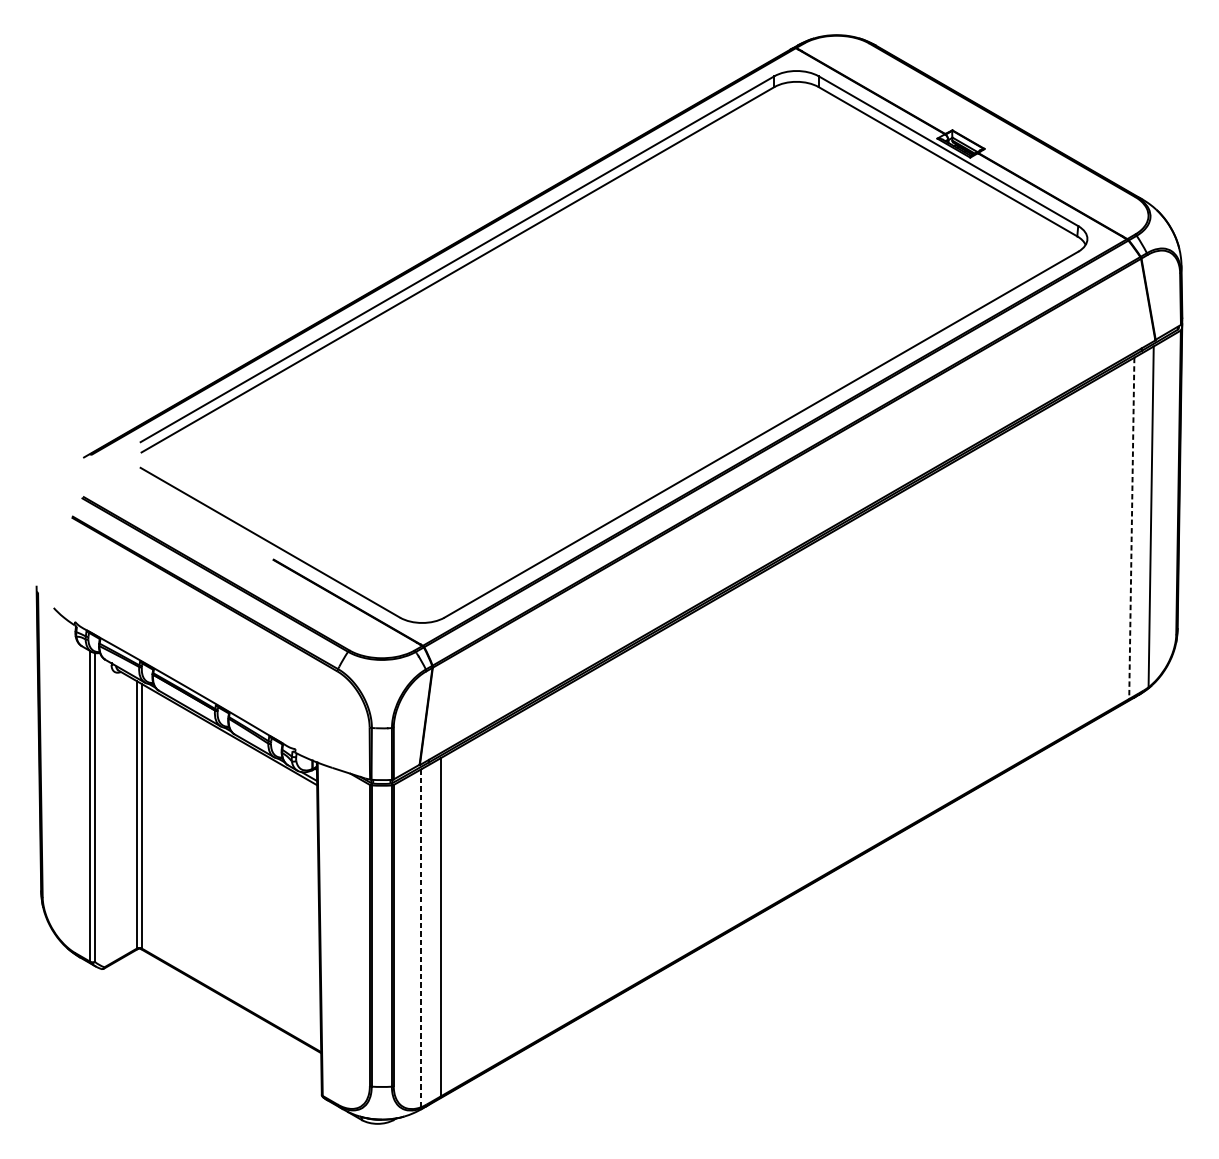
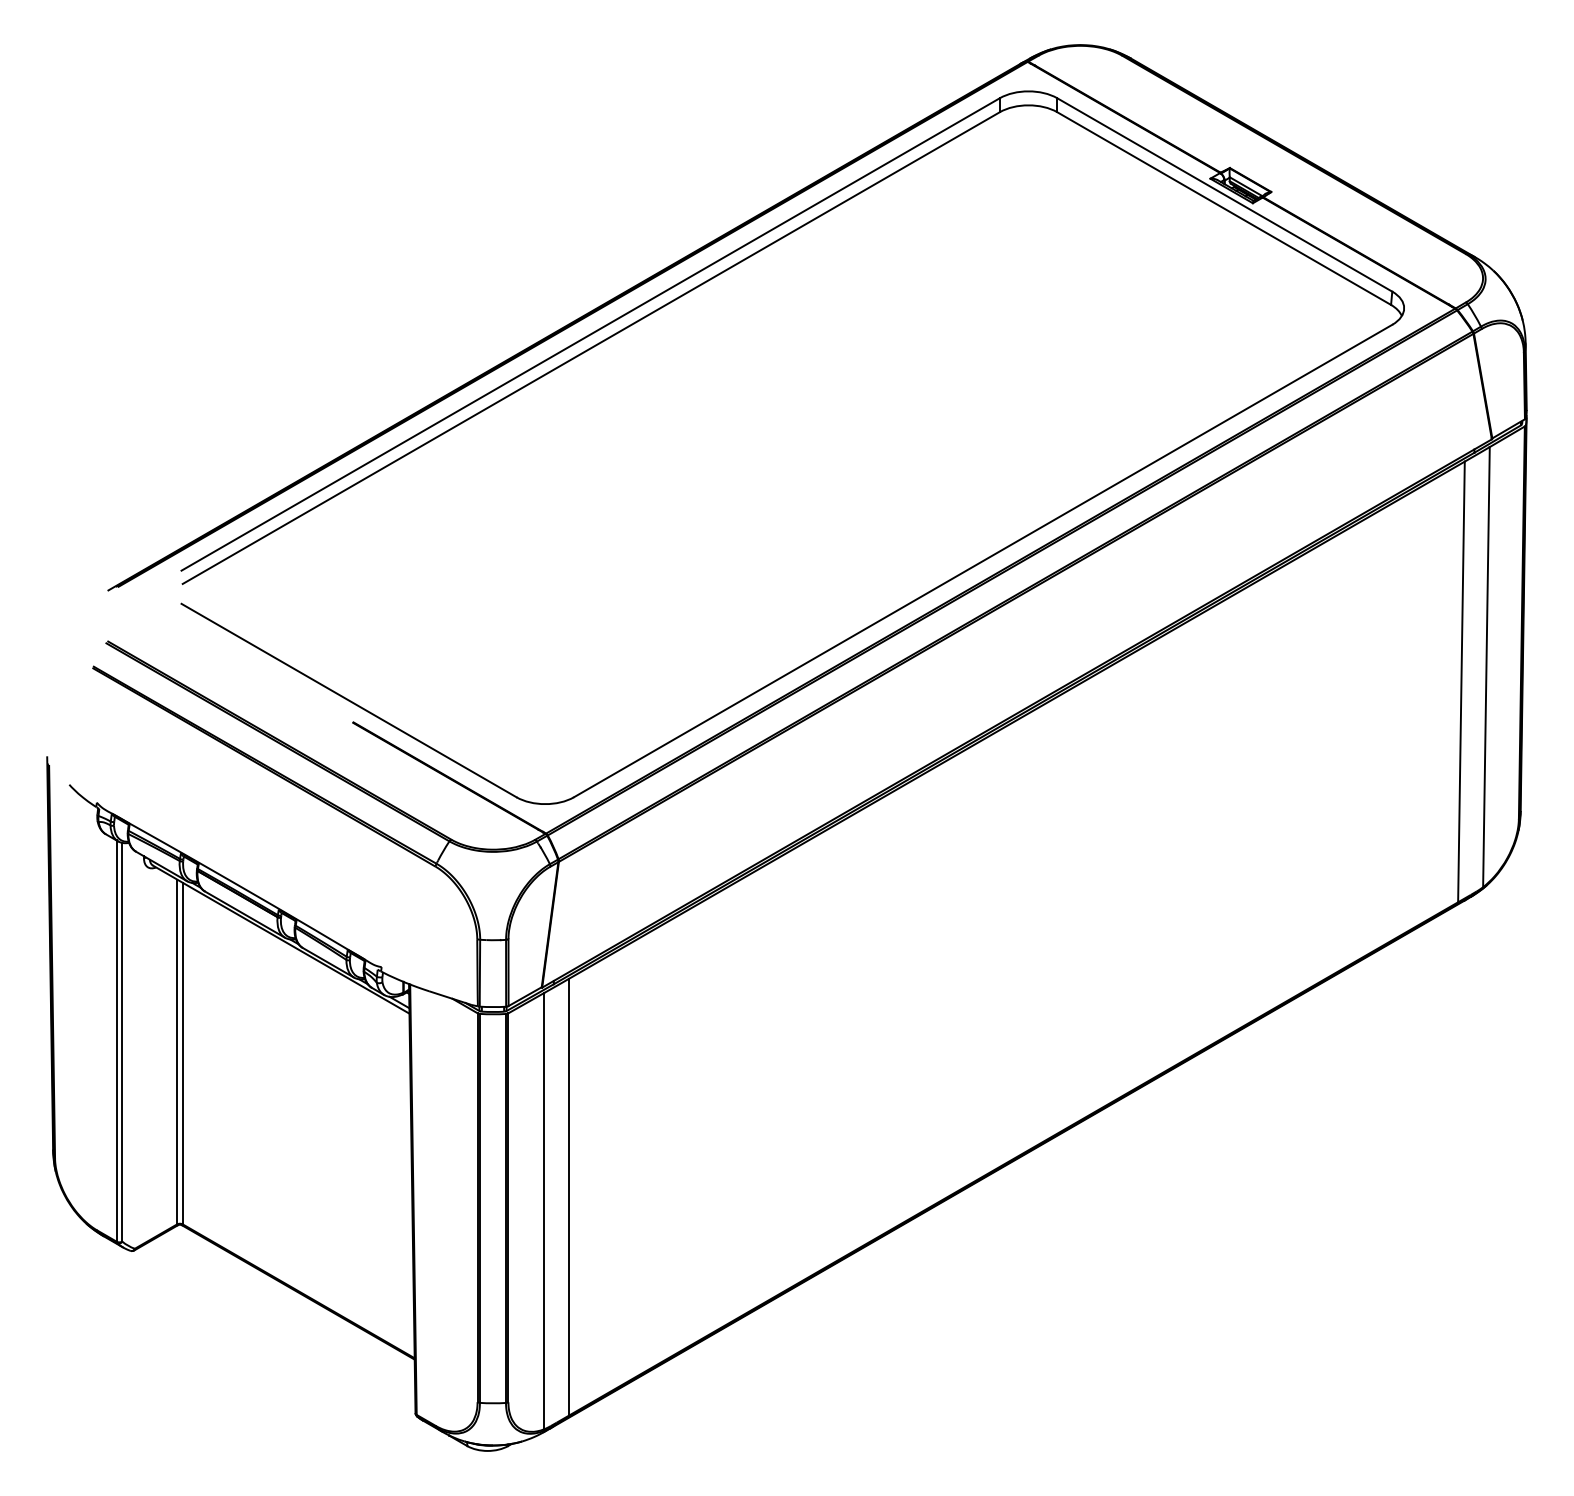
line: (1131, 528) -> (1461, 682), dashed -> solid
line: (421, 938) -> (544, 1211), dashed -> solid

